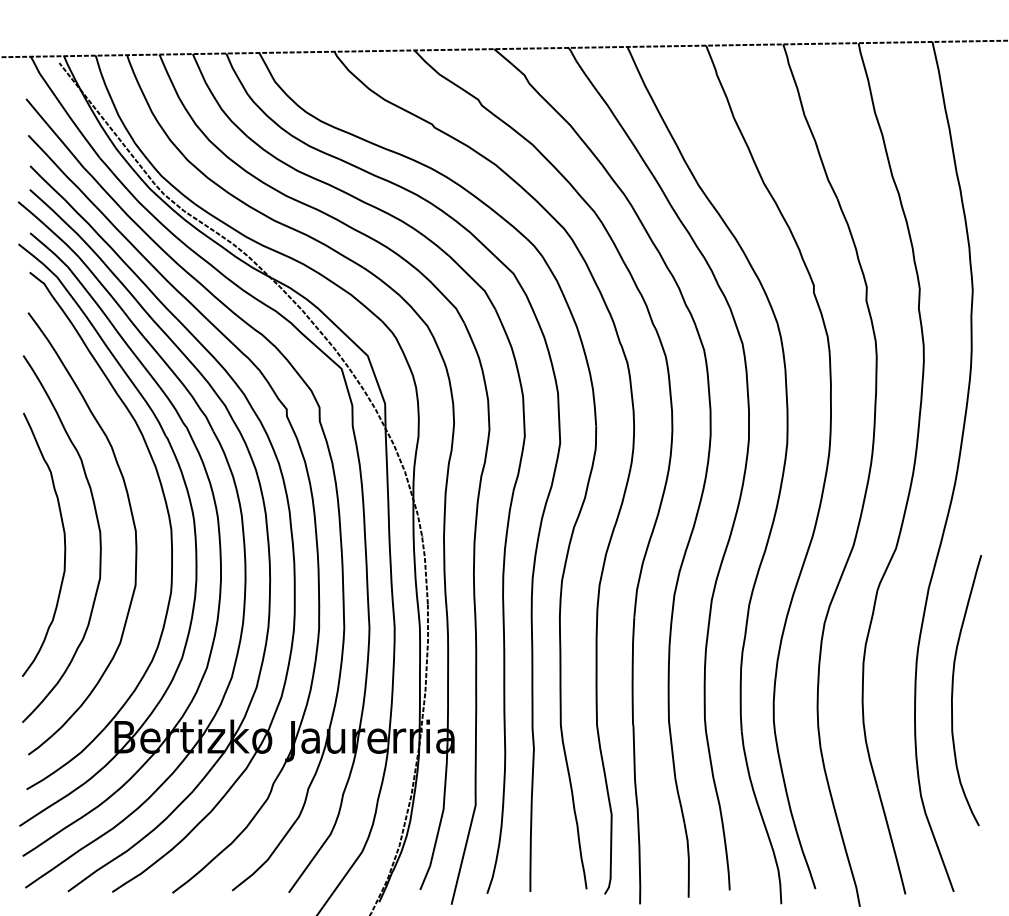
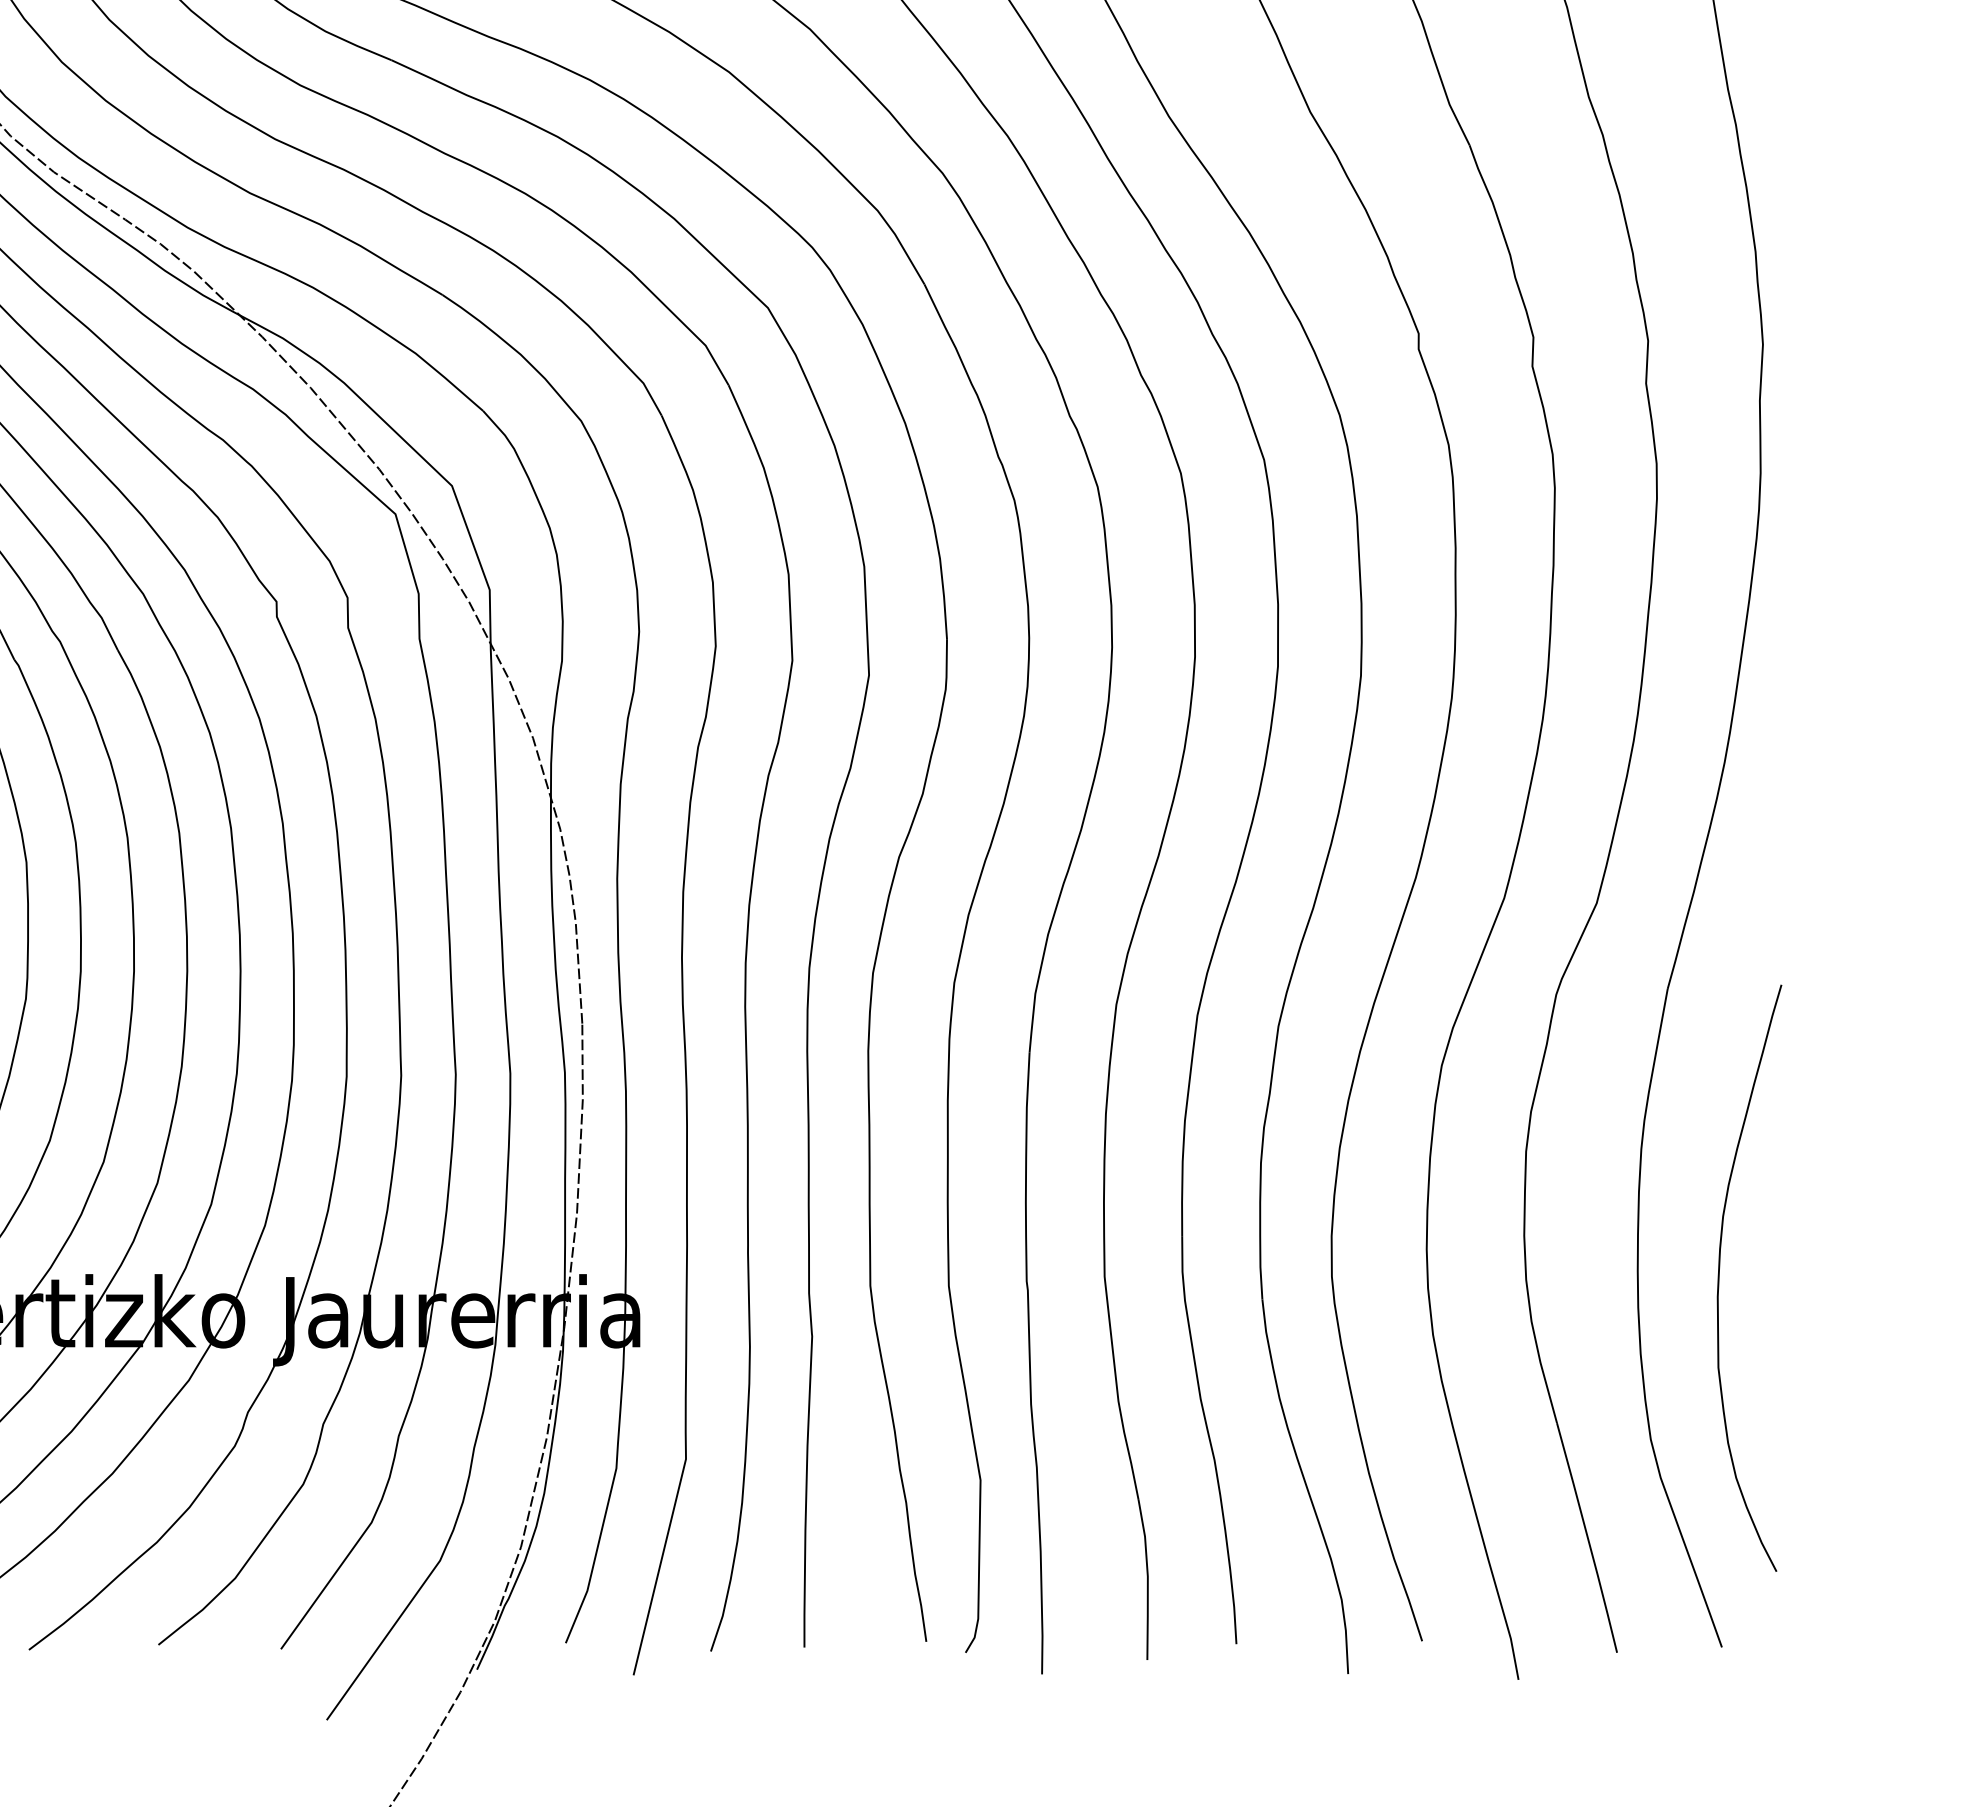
curve: (953, 690) -> (1721, 1278), moved

